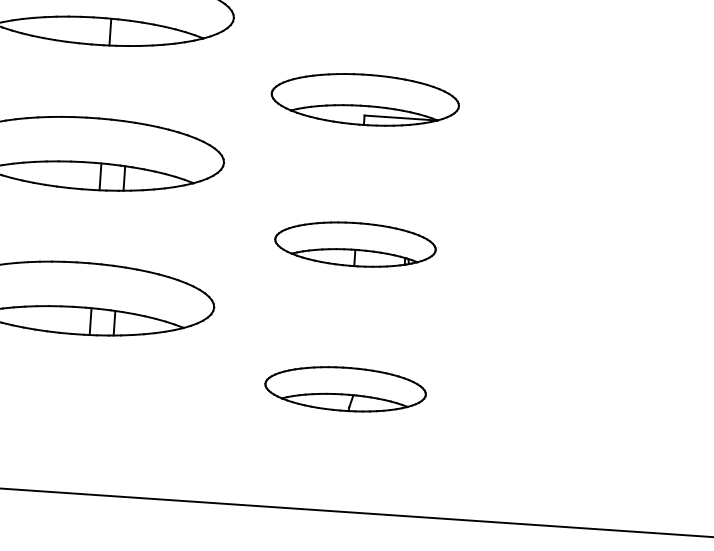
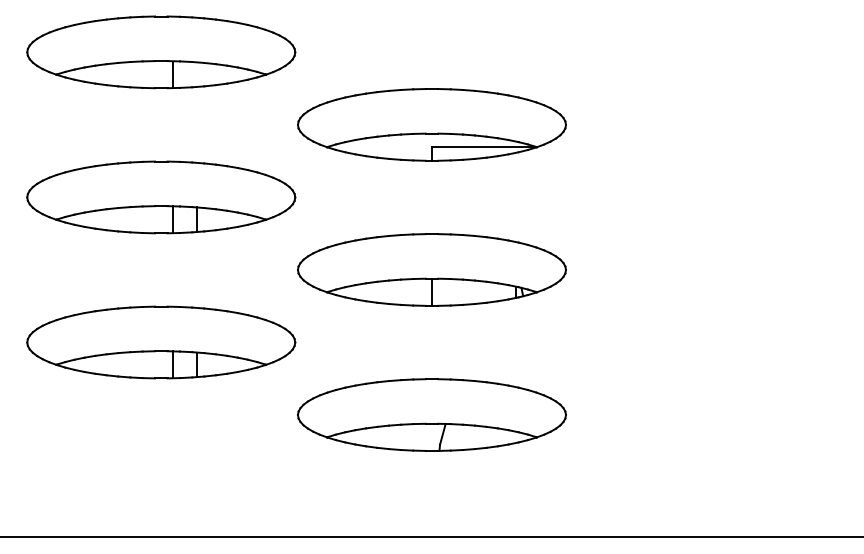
part: (364, 99) -> (431, 124), size x1.43
part: (355, 244) -> (431, 269), size x1.67
part: (345, 388) -> (431, 414), size x1.67

